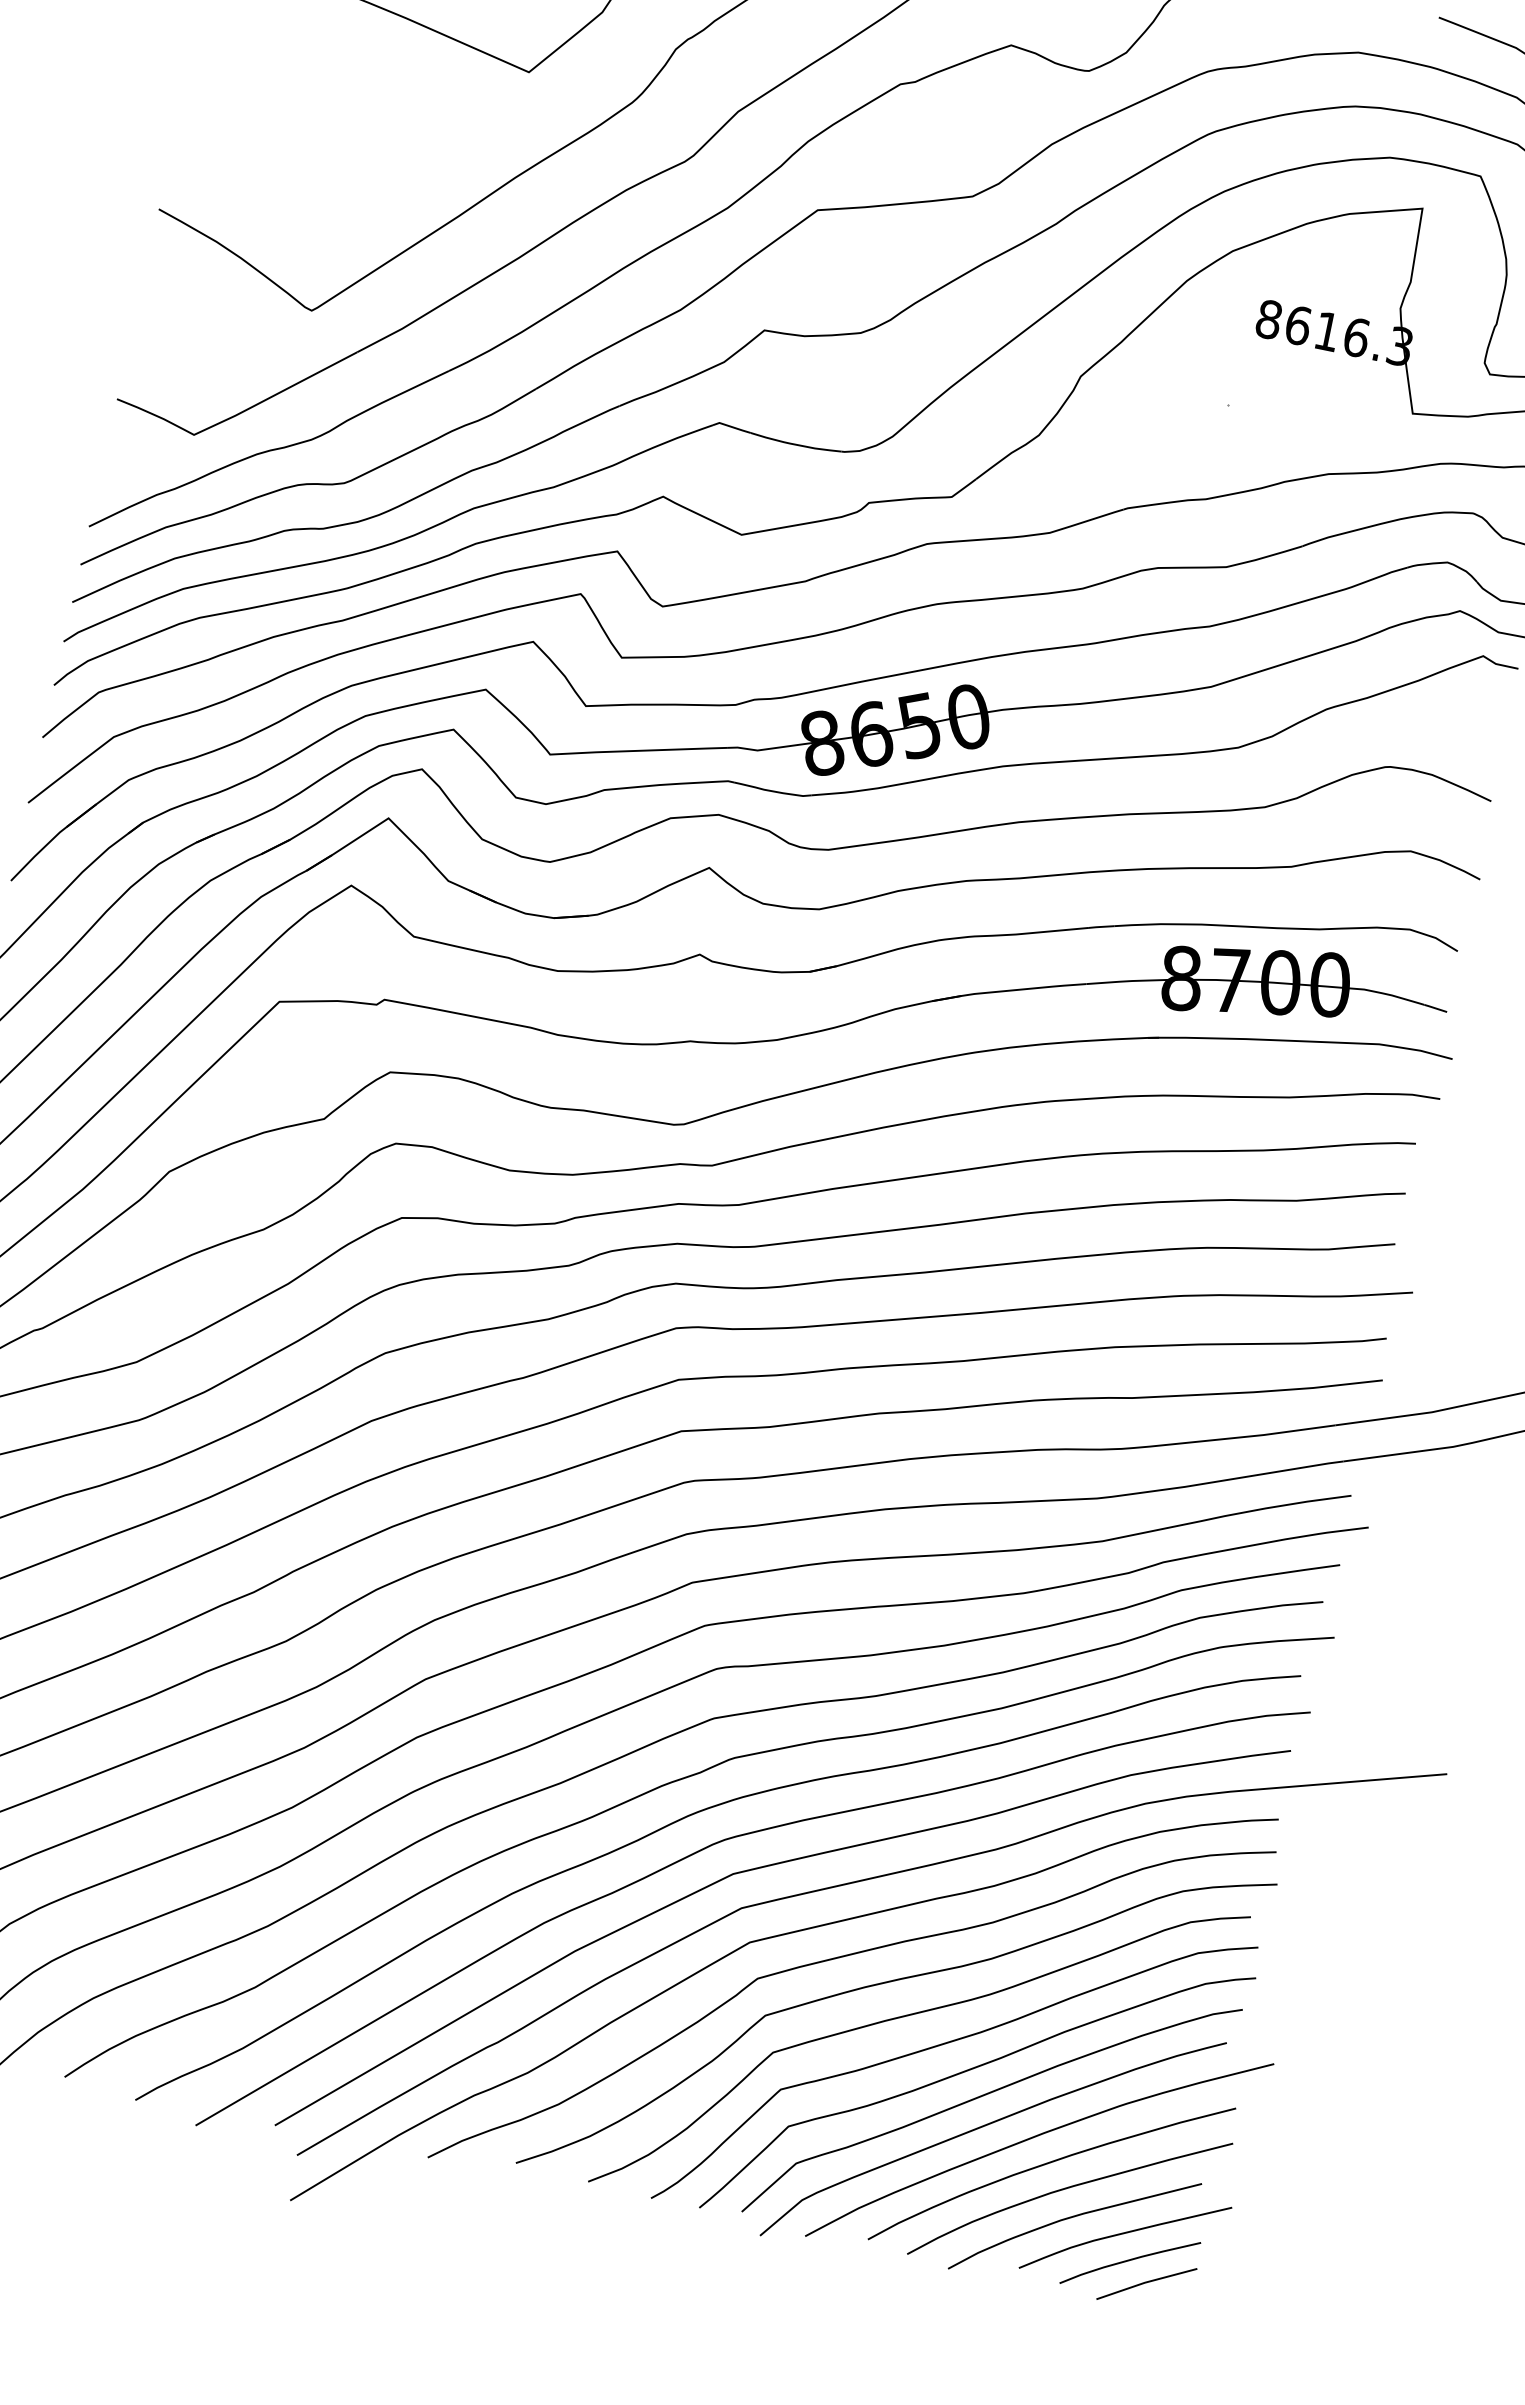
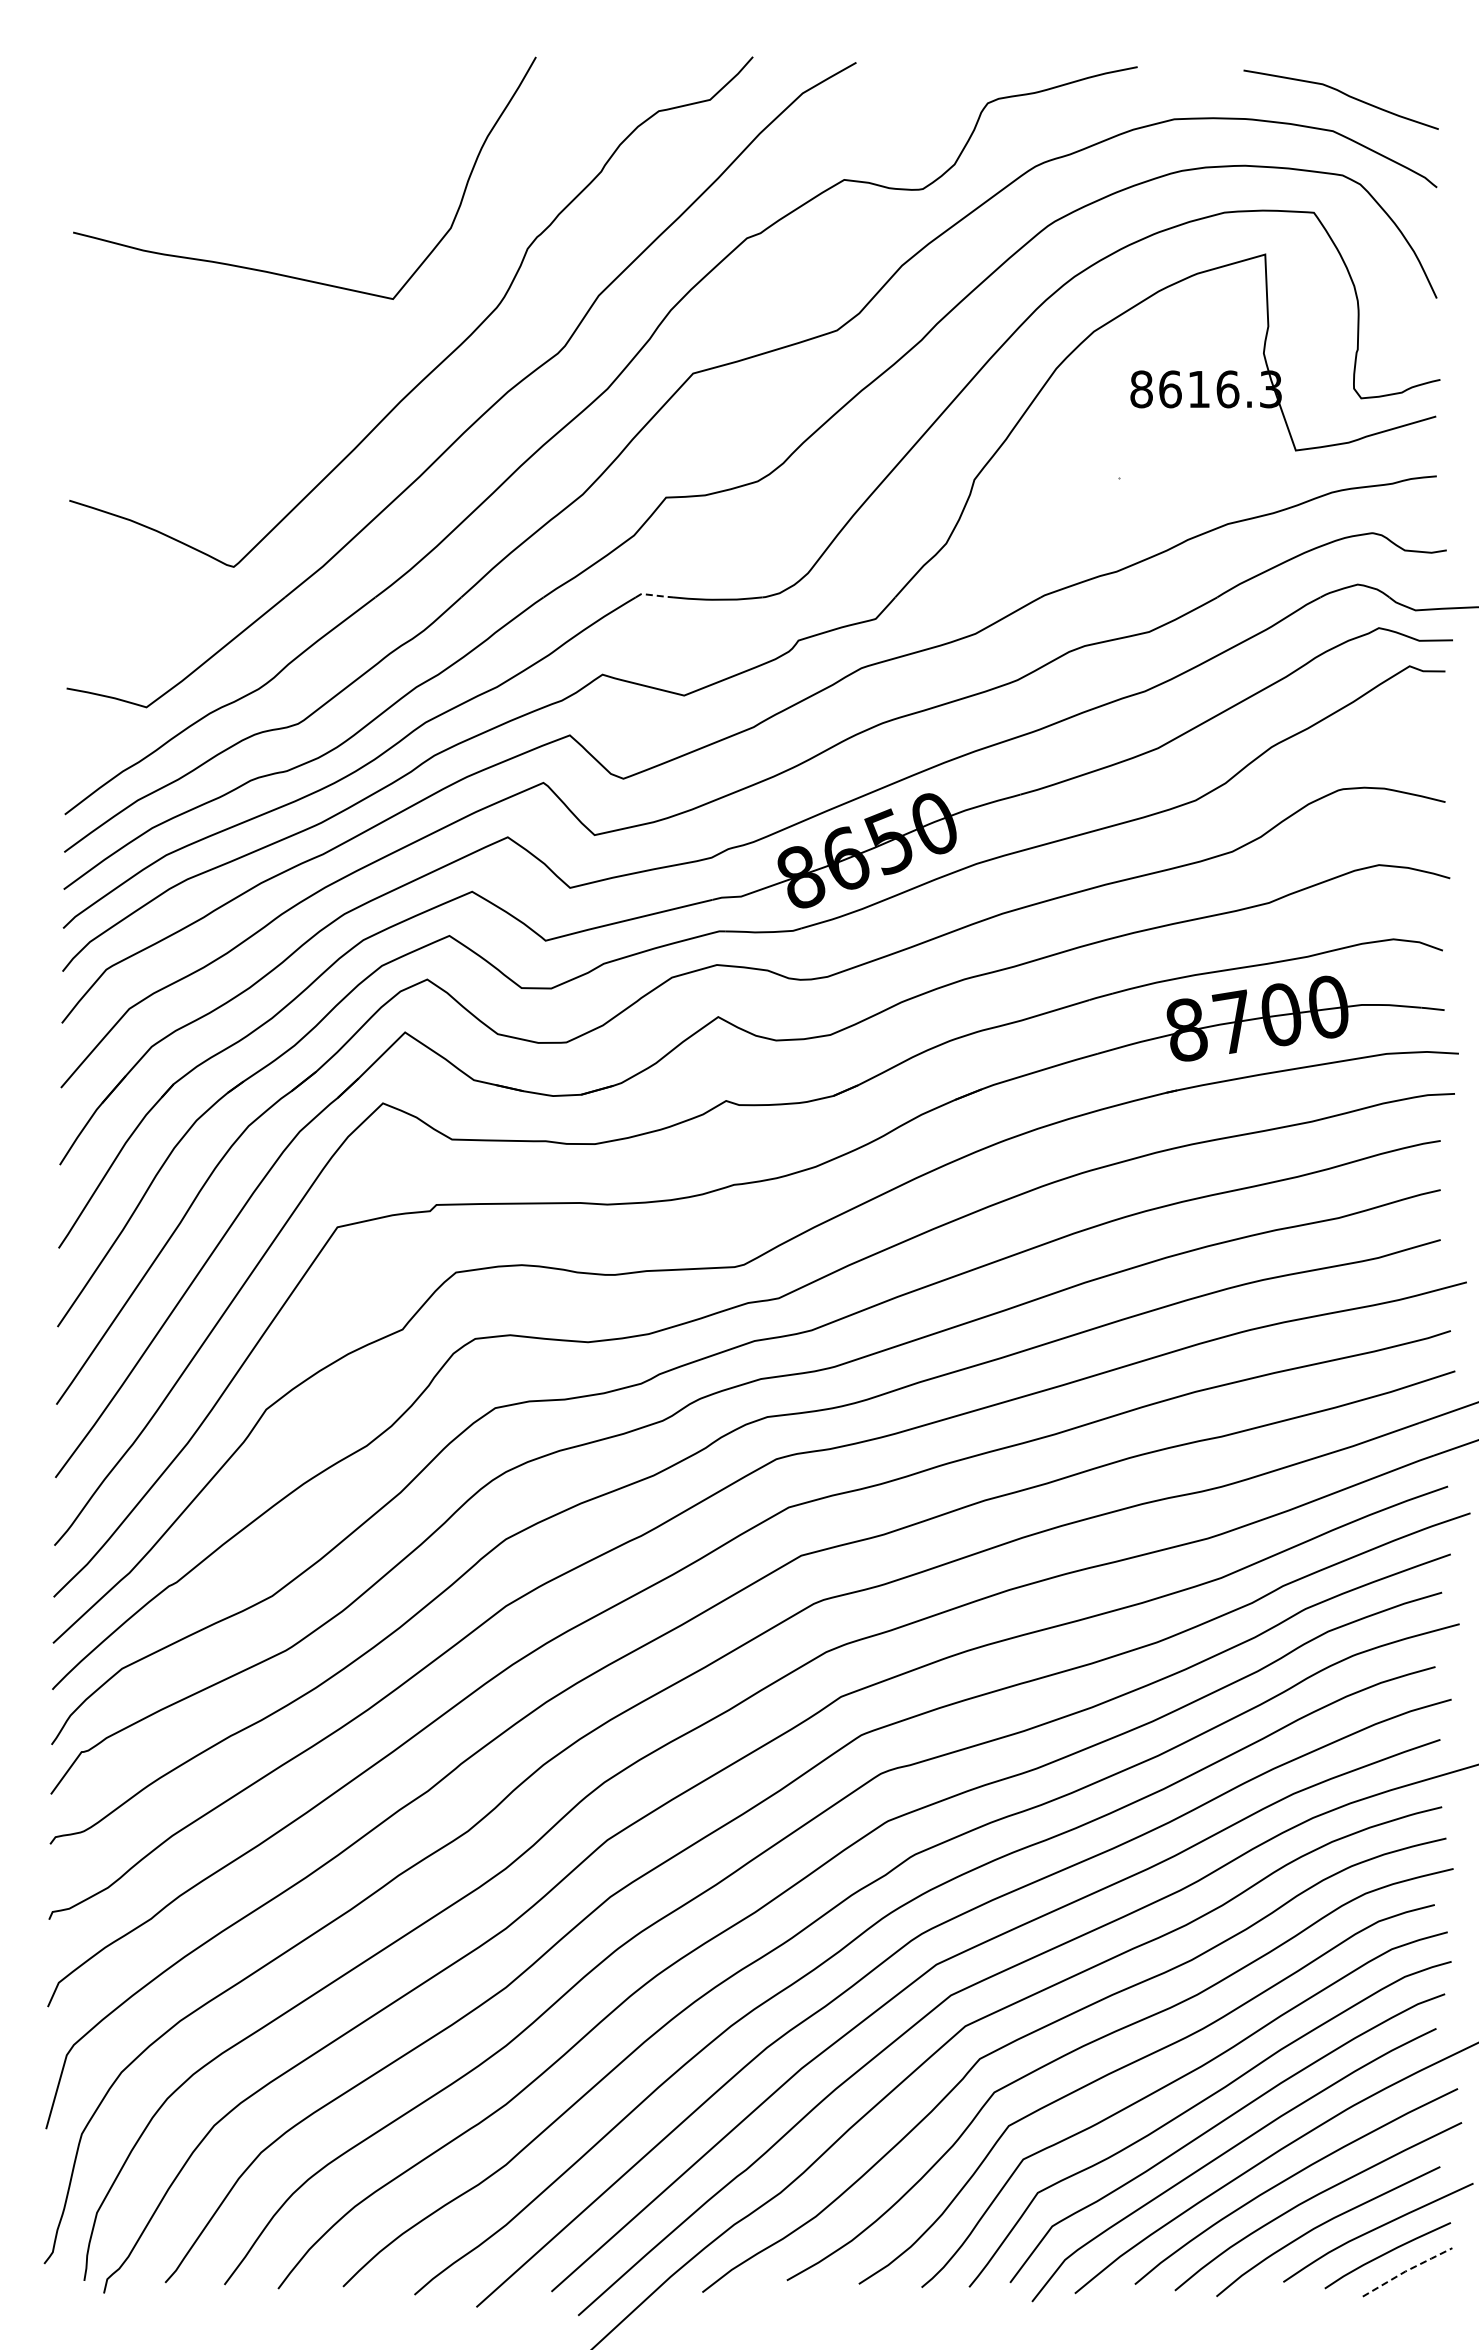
line: (732, 427) -> (654, 595), solid -> dashed
line: (1147, 2282) -> (1407, 2270), solid -> dashed

